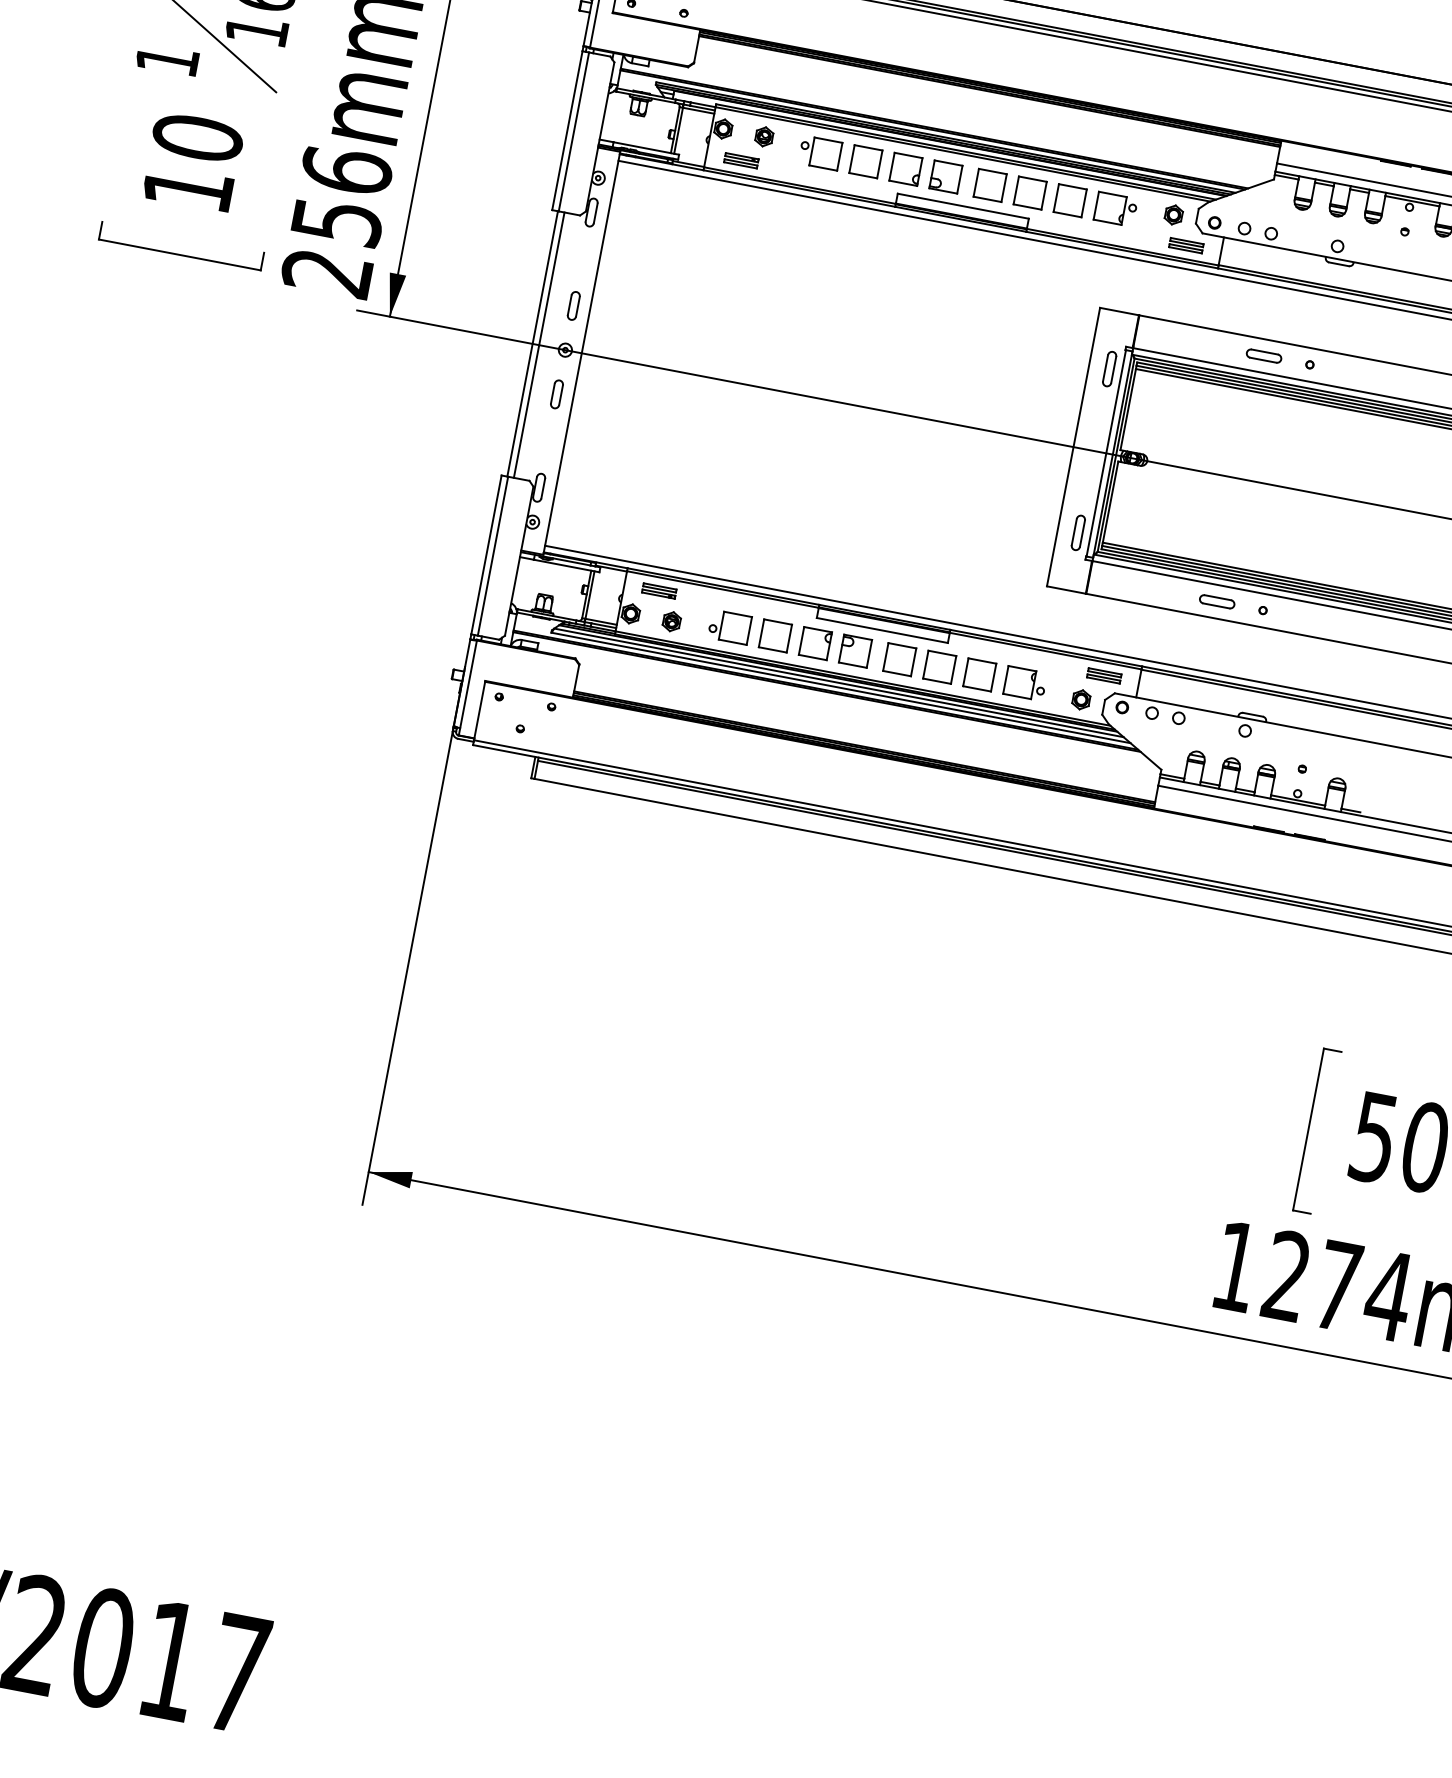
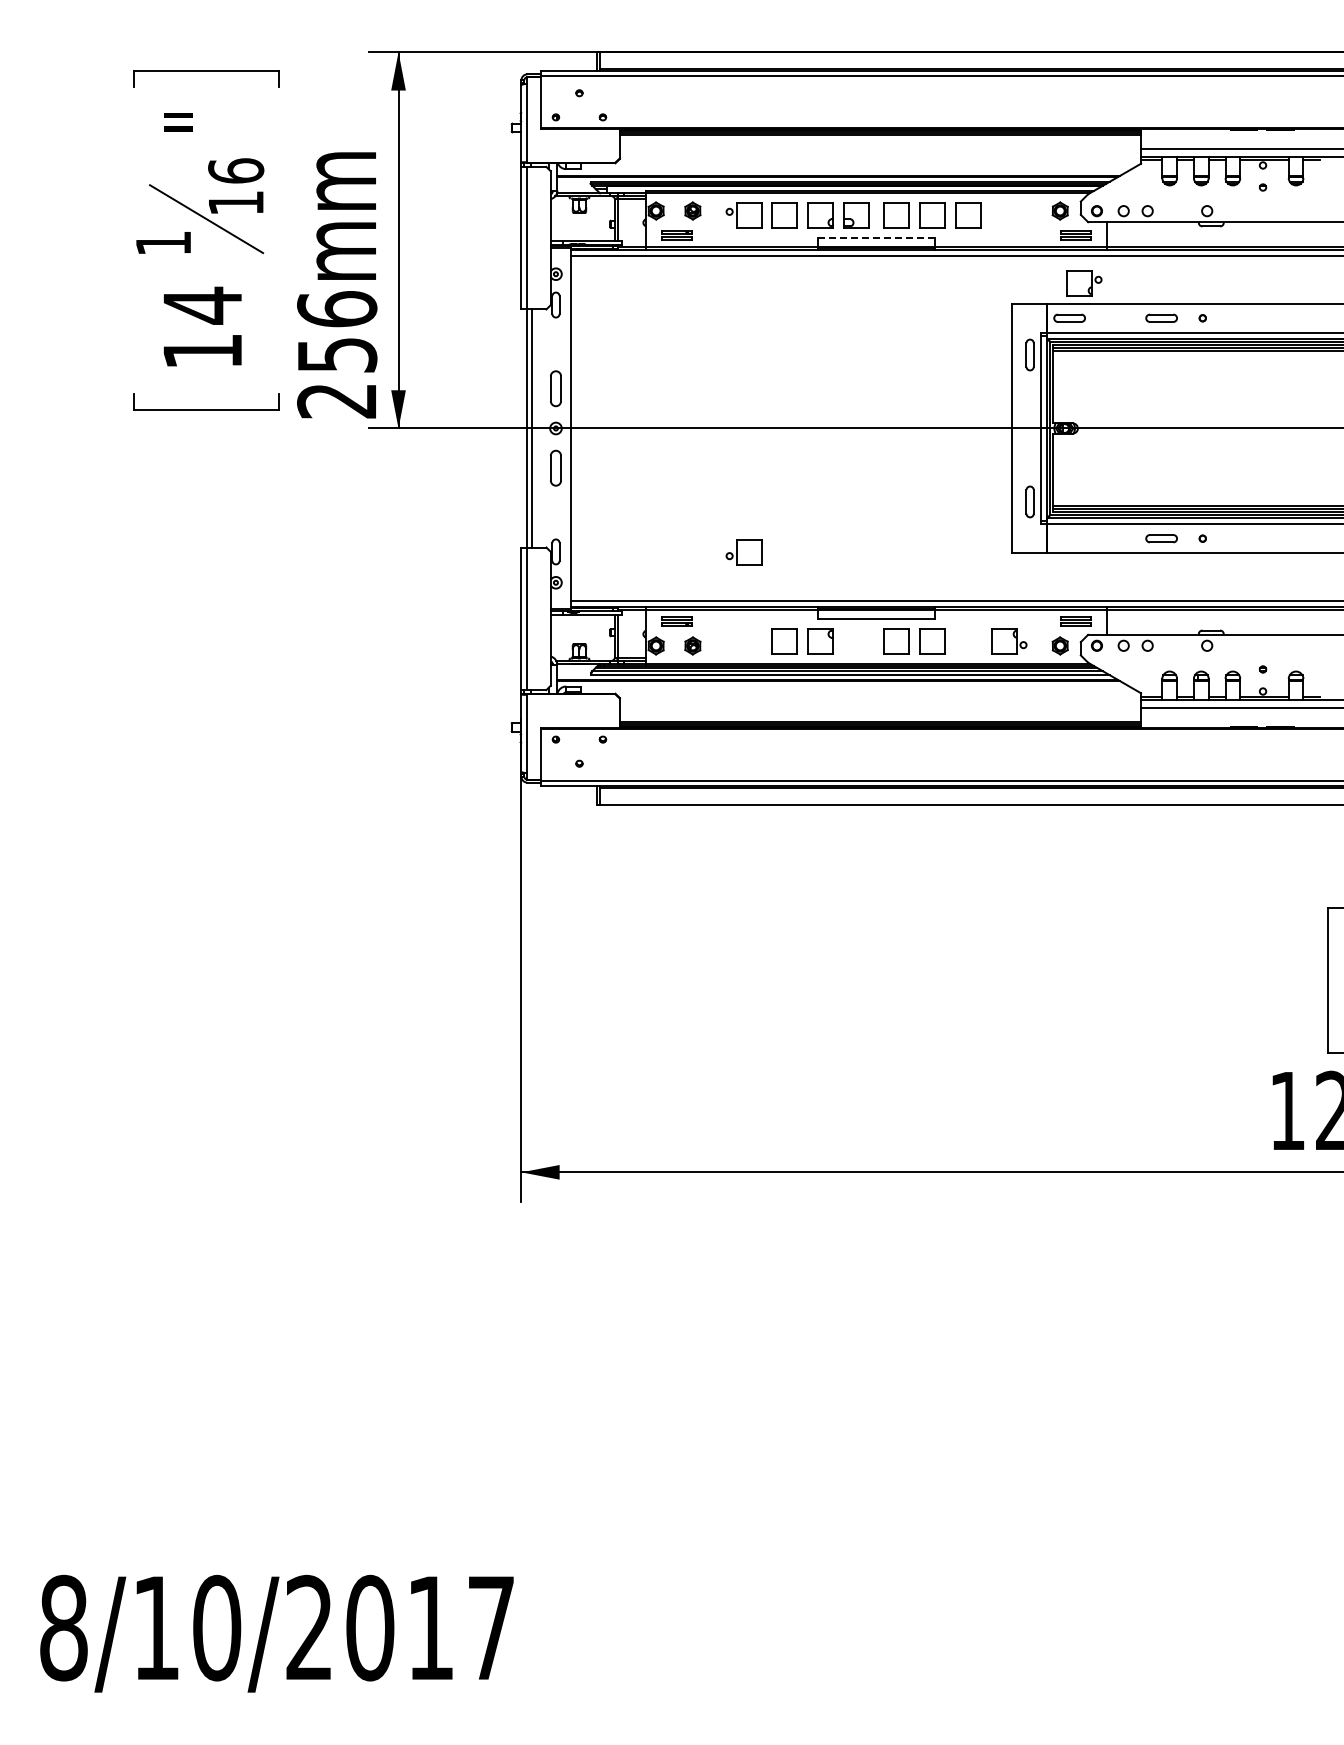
text: (197, 137) -> (202, 305), 10 -> 14
line: (963, 206) -> (876, 238), solid -> dashed
part: (1116, 209) -> (1084, 283), moved
part: (573, 305) -> (555, 388), size x1.4
part: (1161, 335) -> (1069, 317), added
part: (556, 393) -> (555, 467), size x1.4
part: (729, 627) -> (743, 552), moved
part: (855, 651) -> (856, 641), removed
part: (980, 675) -> (968, 641), removed

